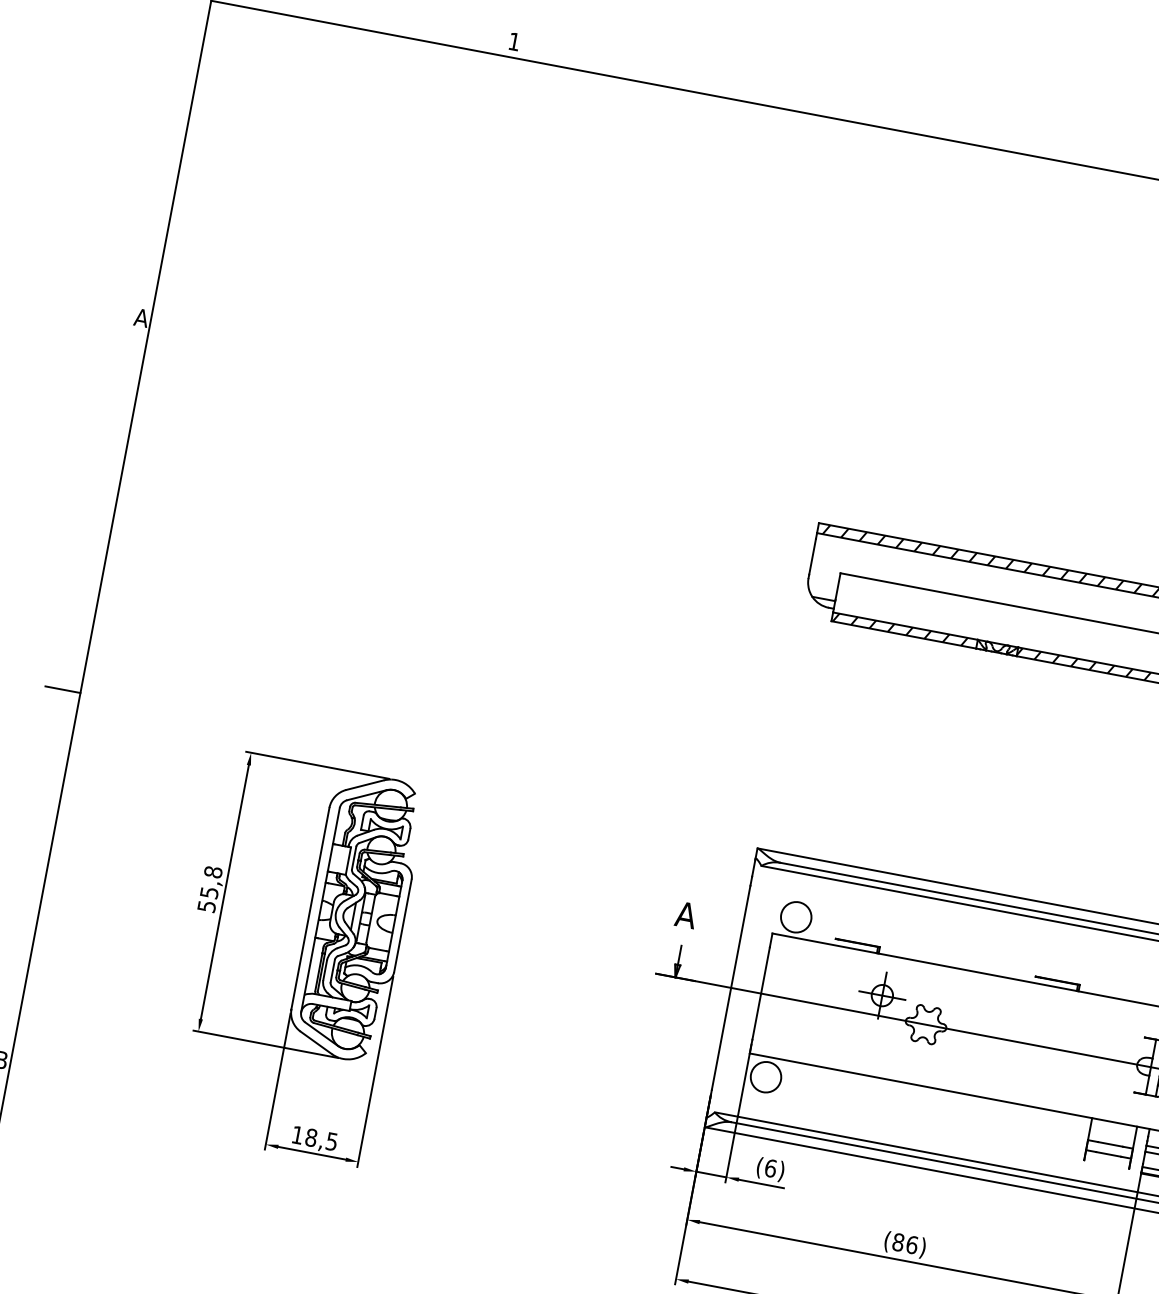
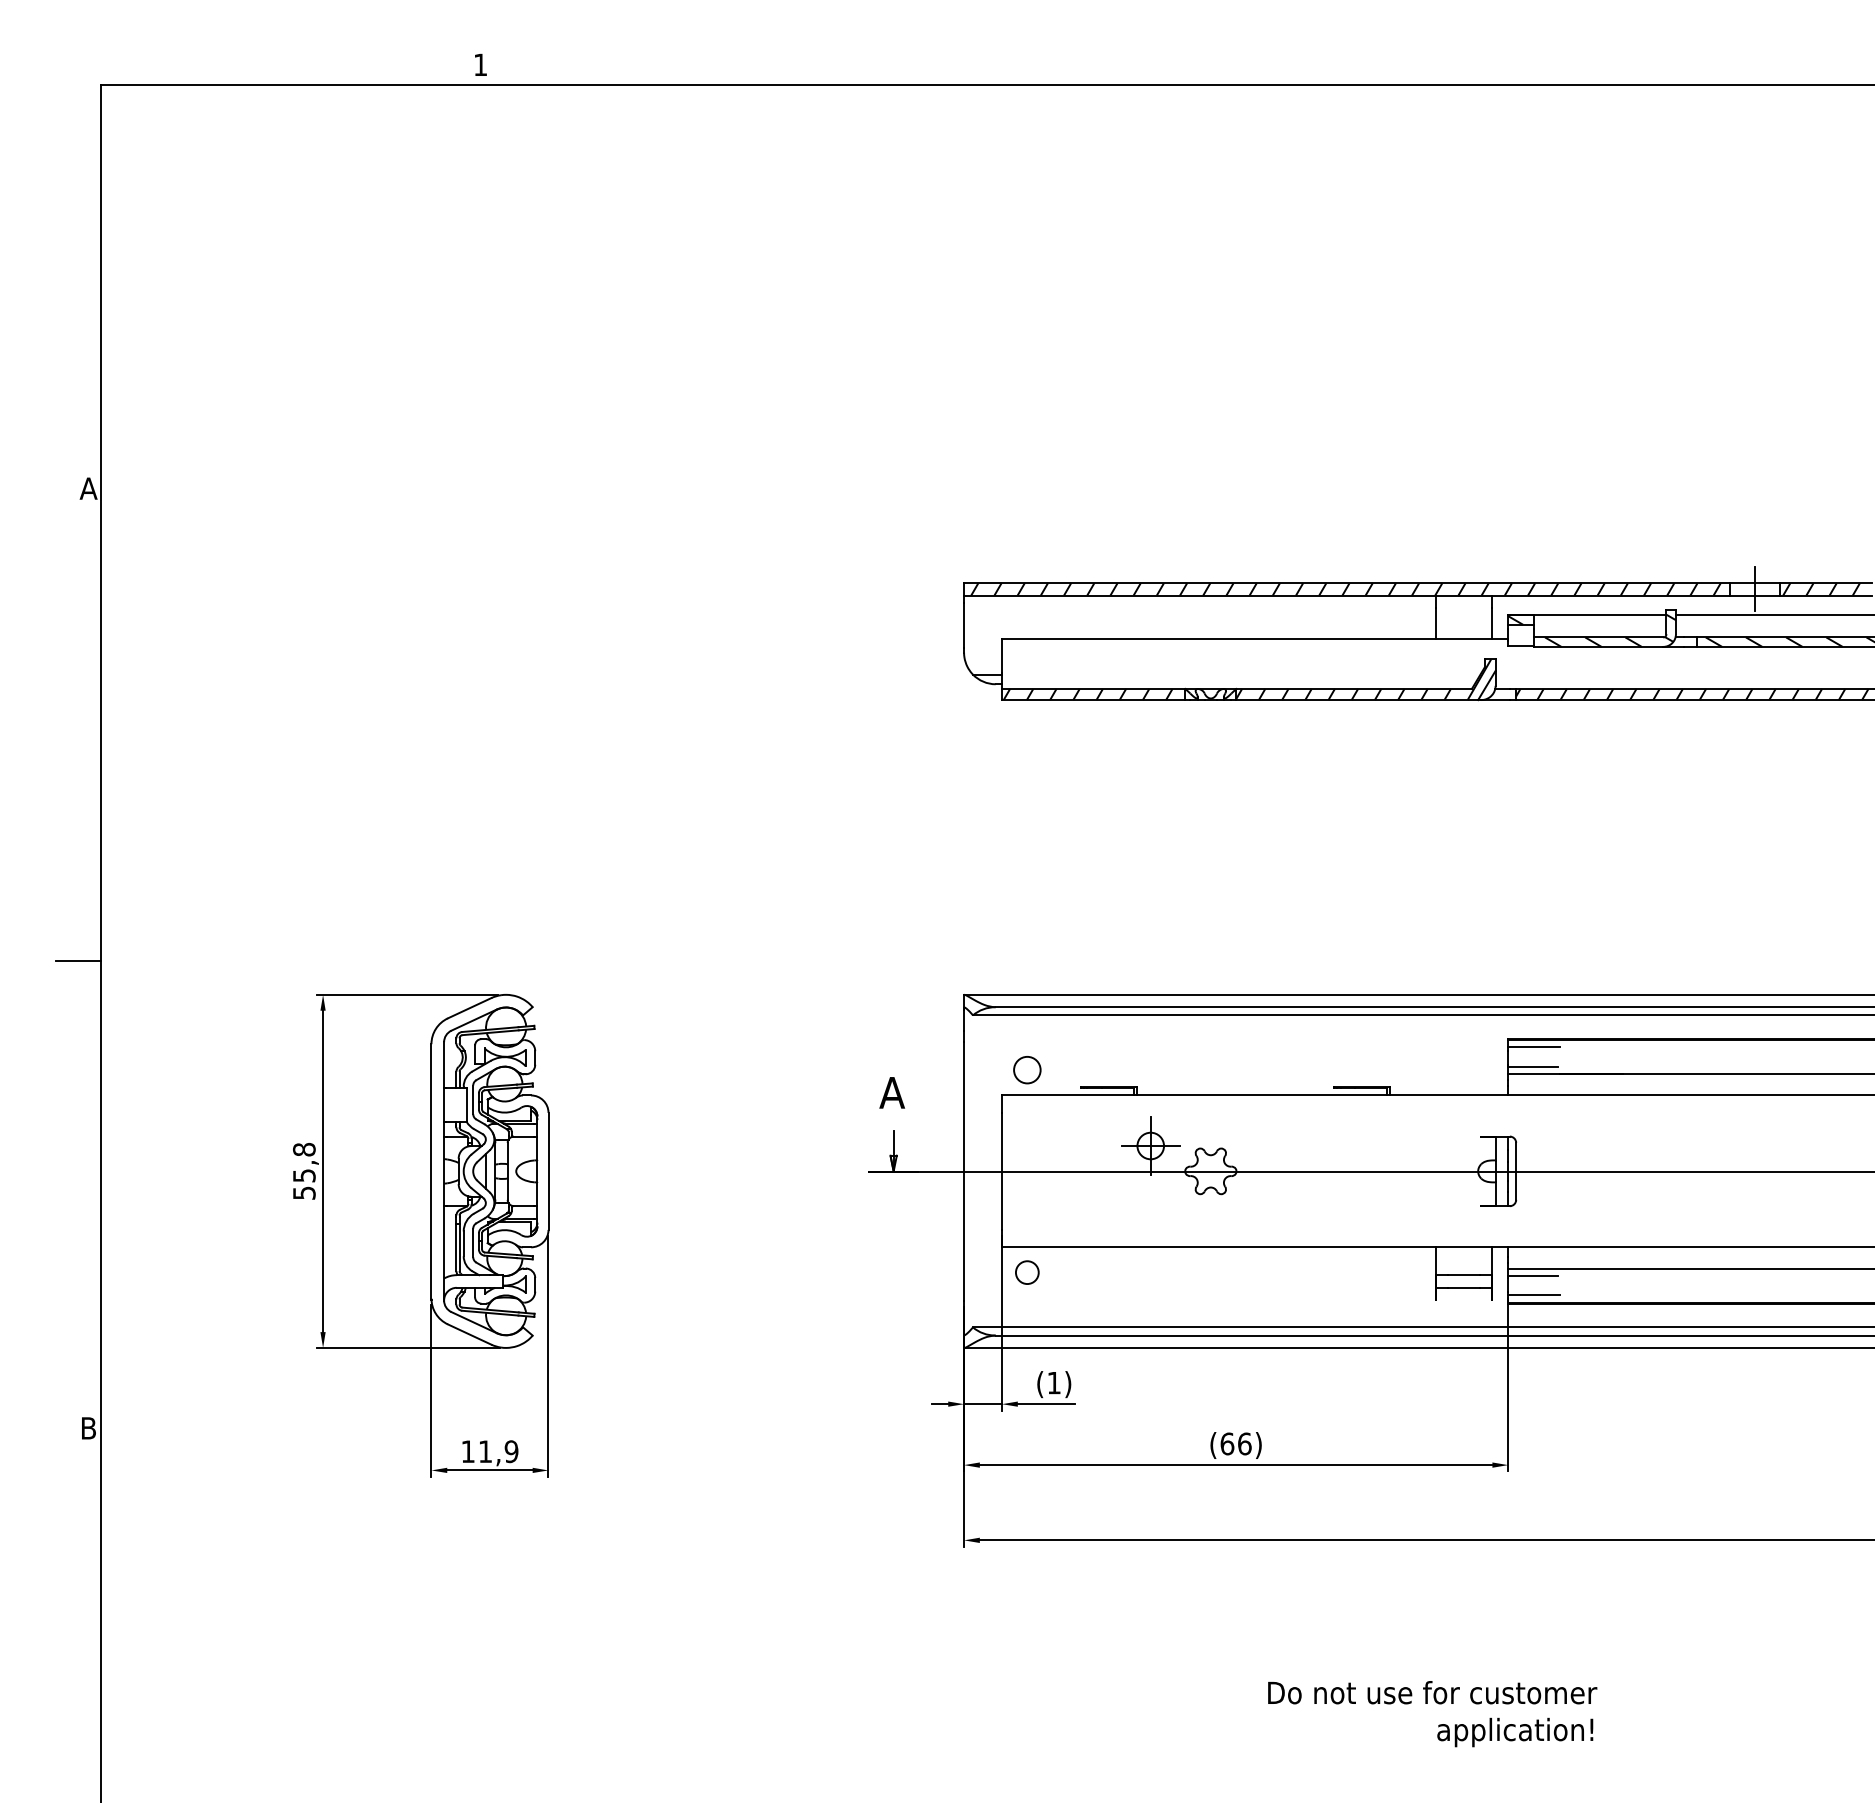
circle: (796, 917) -> (1027, 1070), size x0.7
circle: (766, 1077) -> (1027, 1272), size x0.6
text: (321, 1139) -> (498, 1451), 18,5 -> 11,9
text: (771, 1168) -> (1054, 1382), (6) -> (1)
text: (898, 1242) -> (1227, 1443), (86) -> (66)

